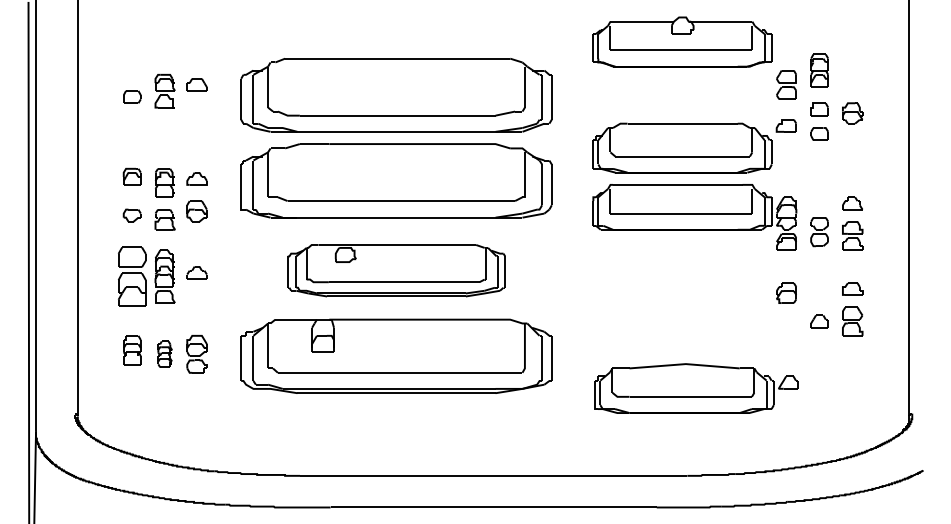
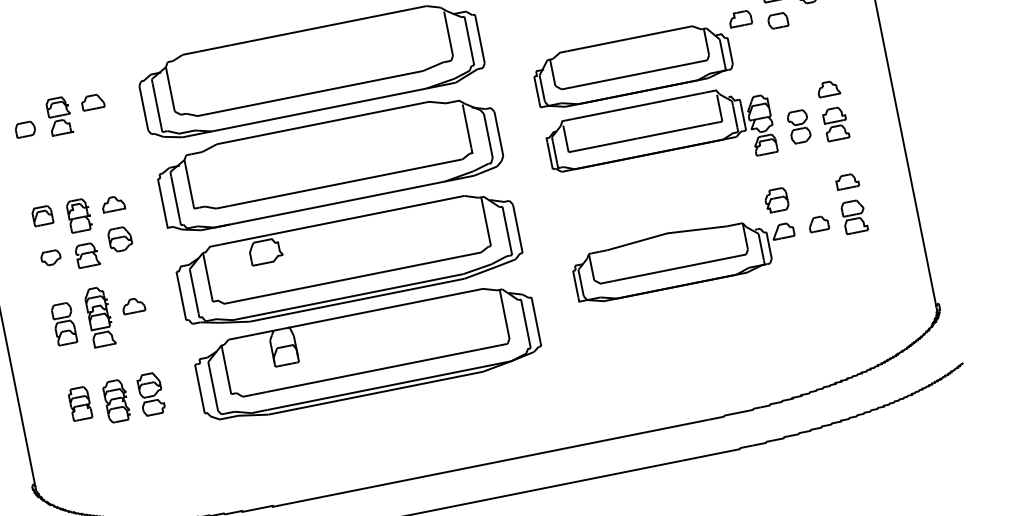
part: (396, 270) -> (349, 260), size x1.43
part: (132, 276) -> (64, 323), size x0.62
part: (164, 354) -> (115, 401), size x1.43
part: (696, 388) -> (684, 257), moved

